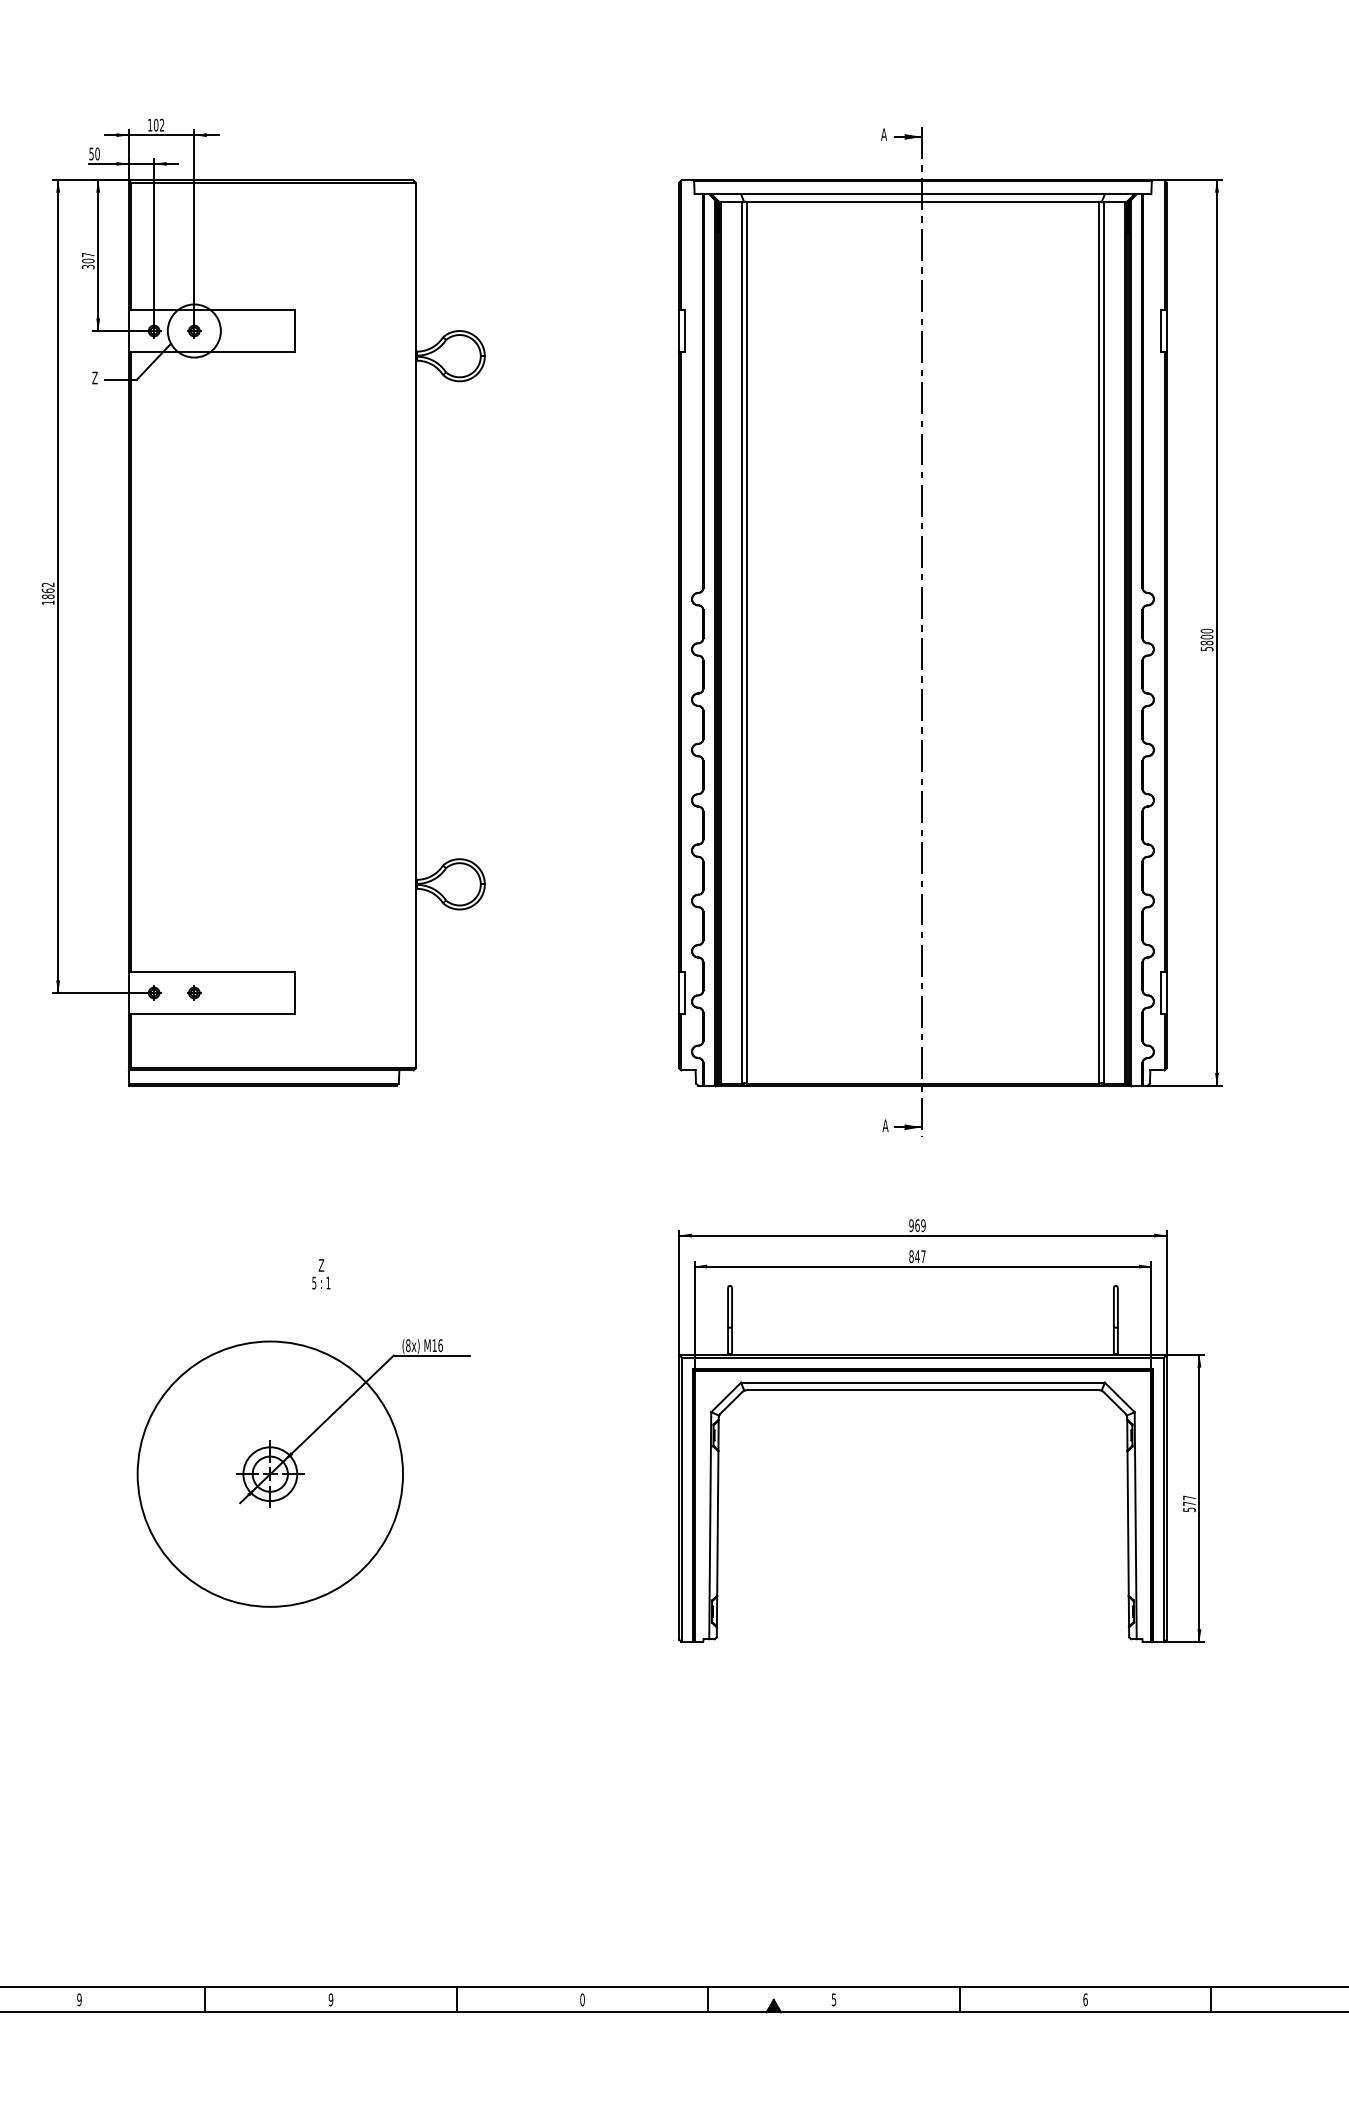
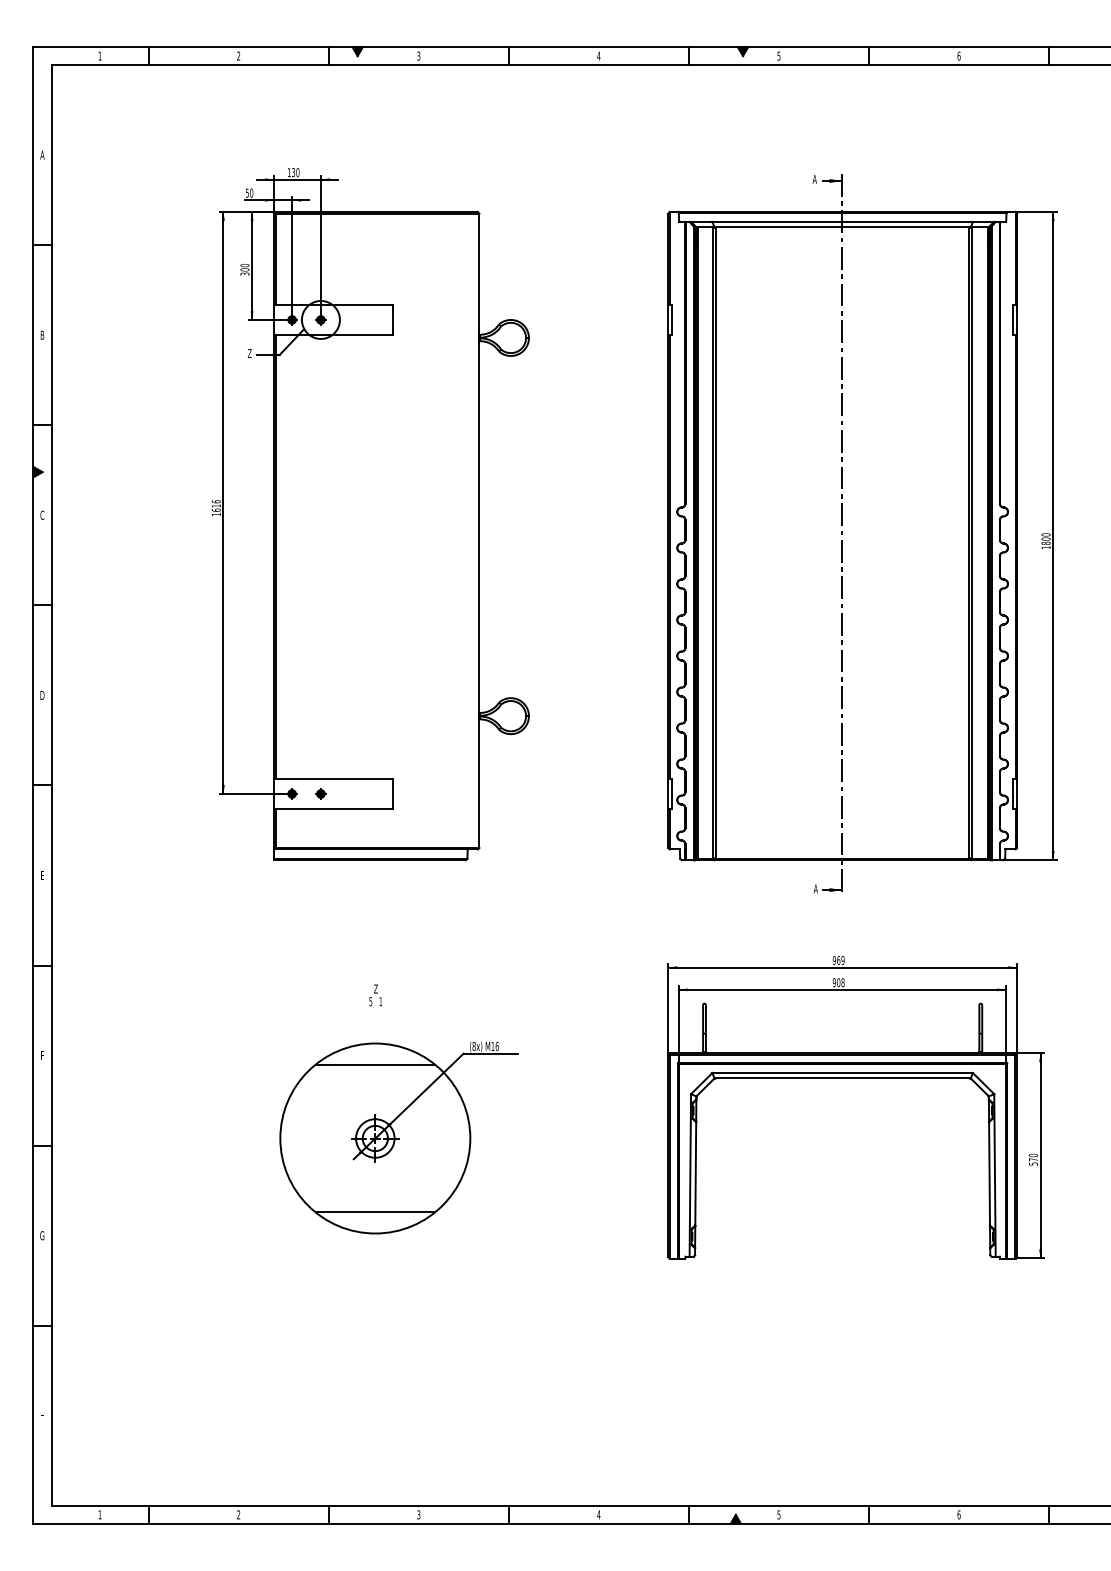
text: (158, 125) -> (295, 172), 102 -> 130
text: (87, 254) -> (244, 265), 307 -> 300
text: (47, 590) -> (215, 505), 1862 -> 1616
text: (1206, 648) -> (1045, 547), 5800 -> 1800
text: (917, 1256) -> (838, 982), 847 -> 908
text: (320, 1274) -> (375, 995), moved
line: (270, 1370) -> (375, 1064), added
text: (1188, 1497) -> (1032, 1155), 577 -> 570
line: (270, 1577) -> (375, 1212), added
text: (79, 1999) -> (238, 1514), 9 -> 2
text: (330, 1999) -> (418, 1514), 9 -> 3
text: (581, 1999) -> (598, 1514), 0 -> 4

